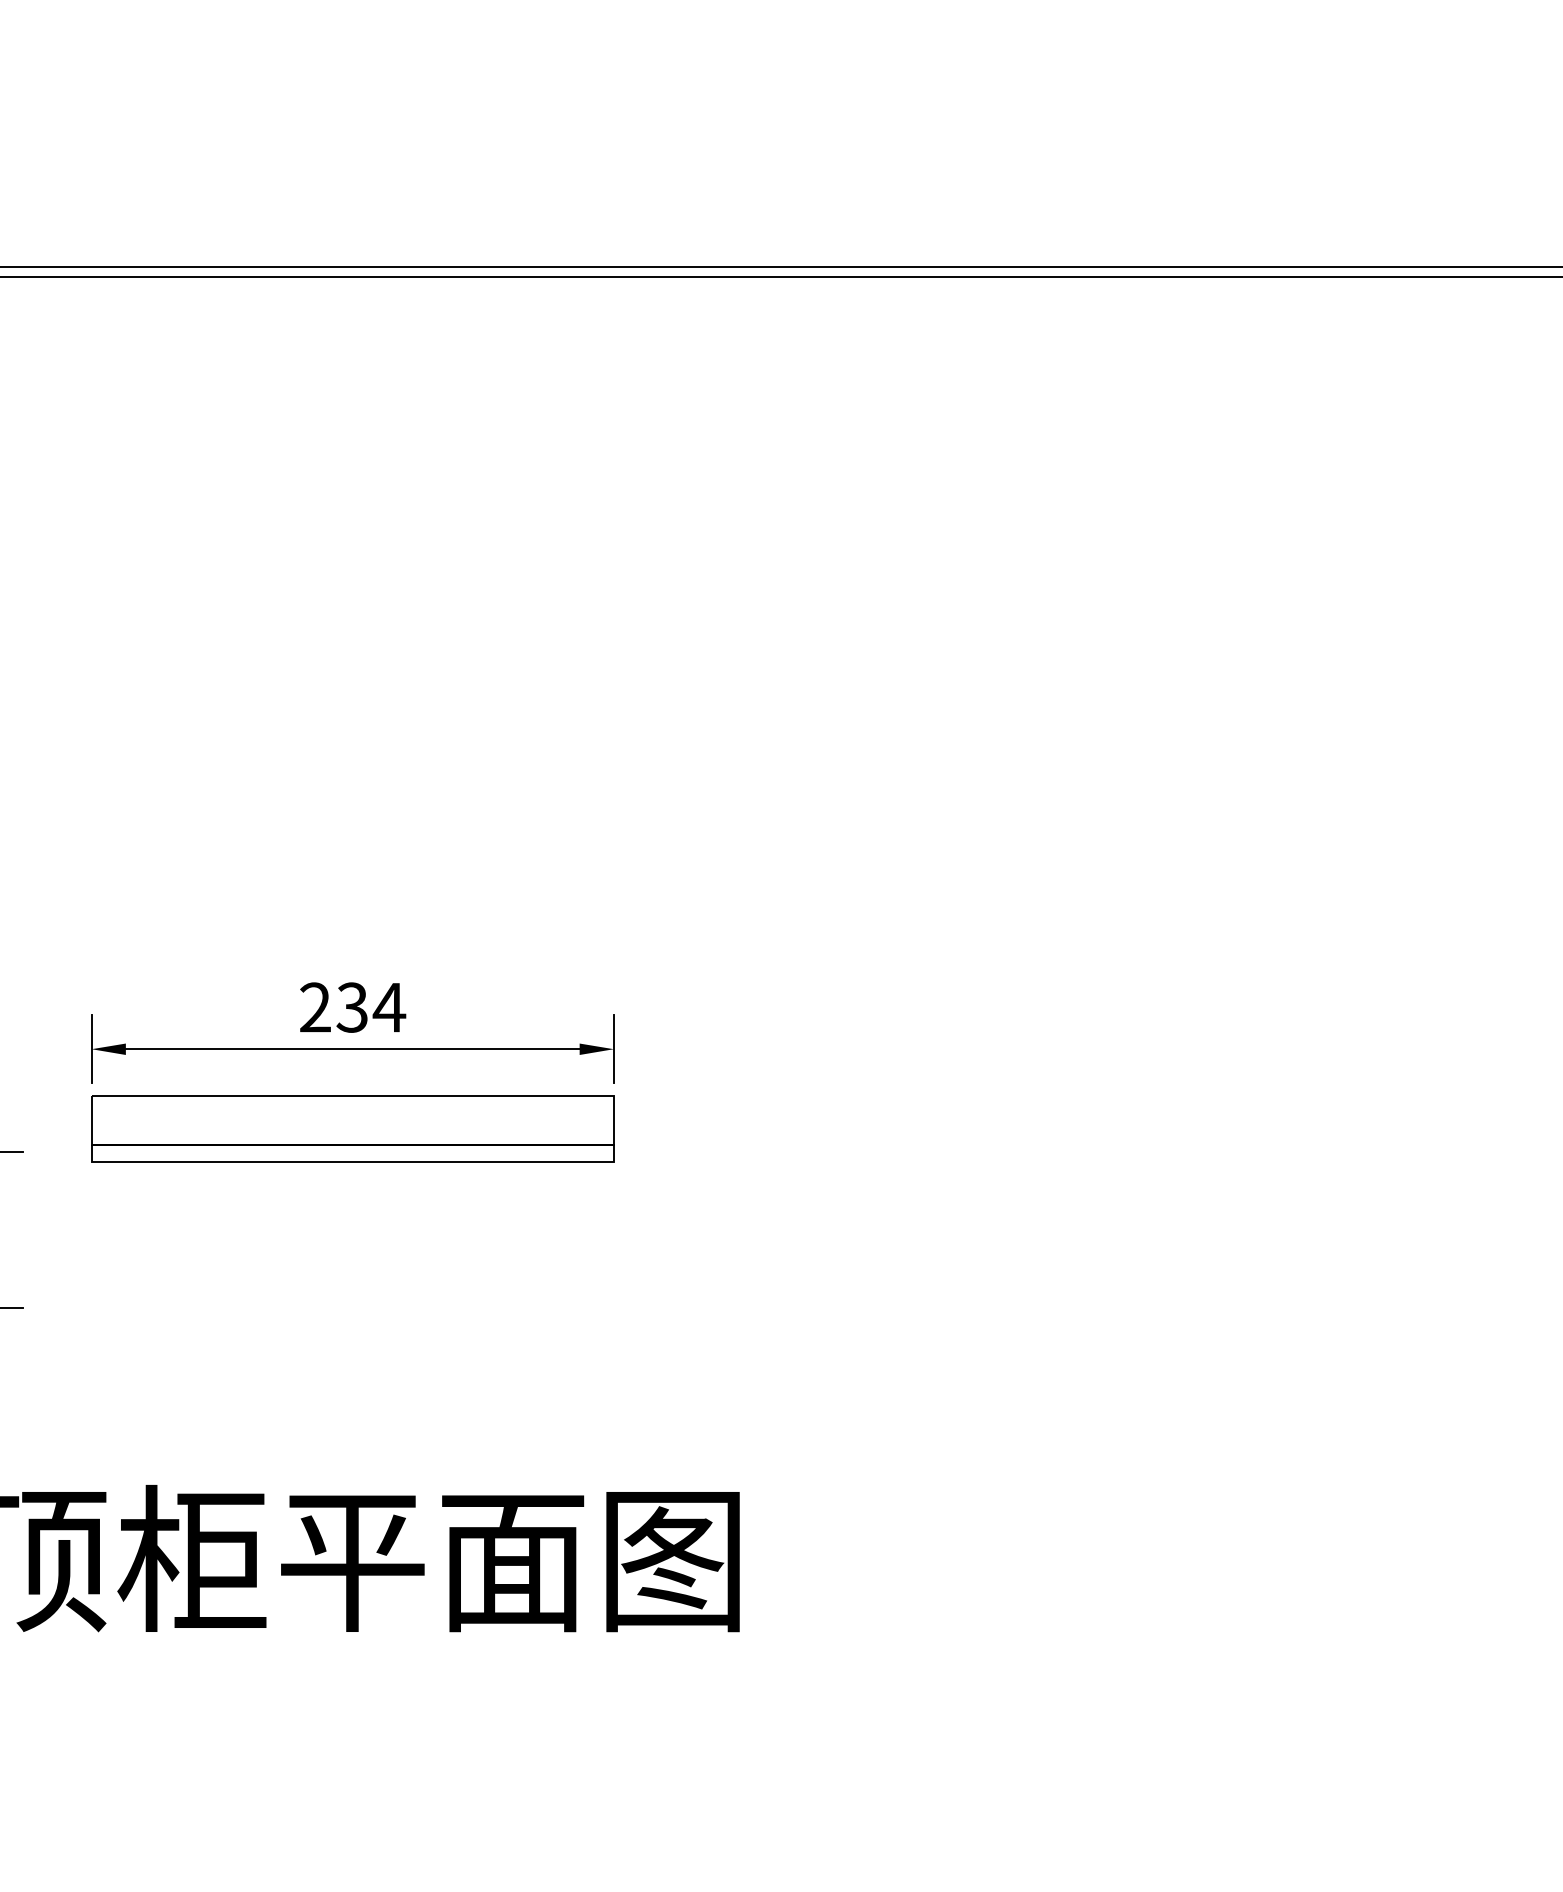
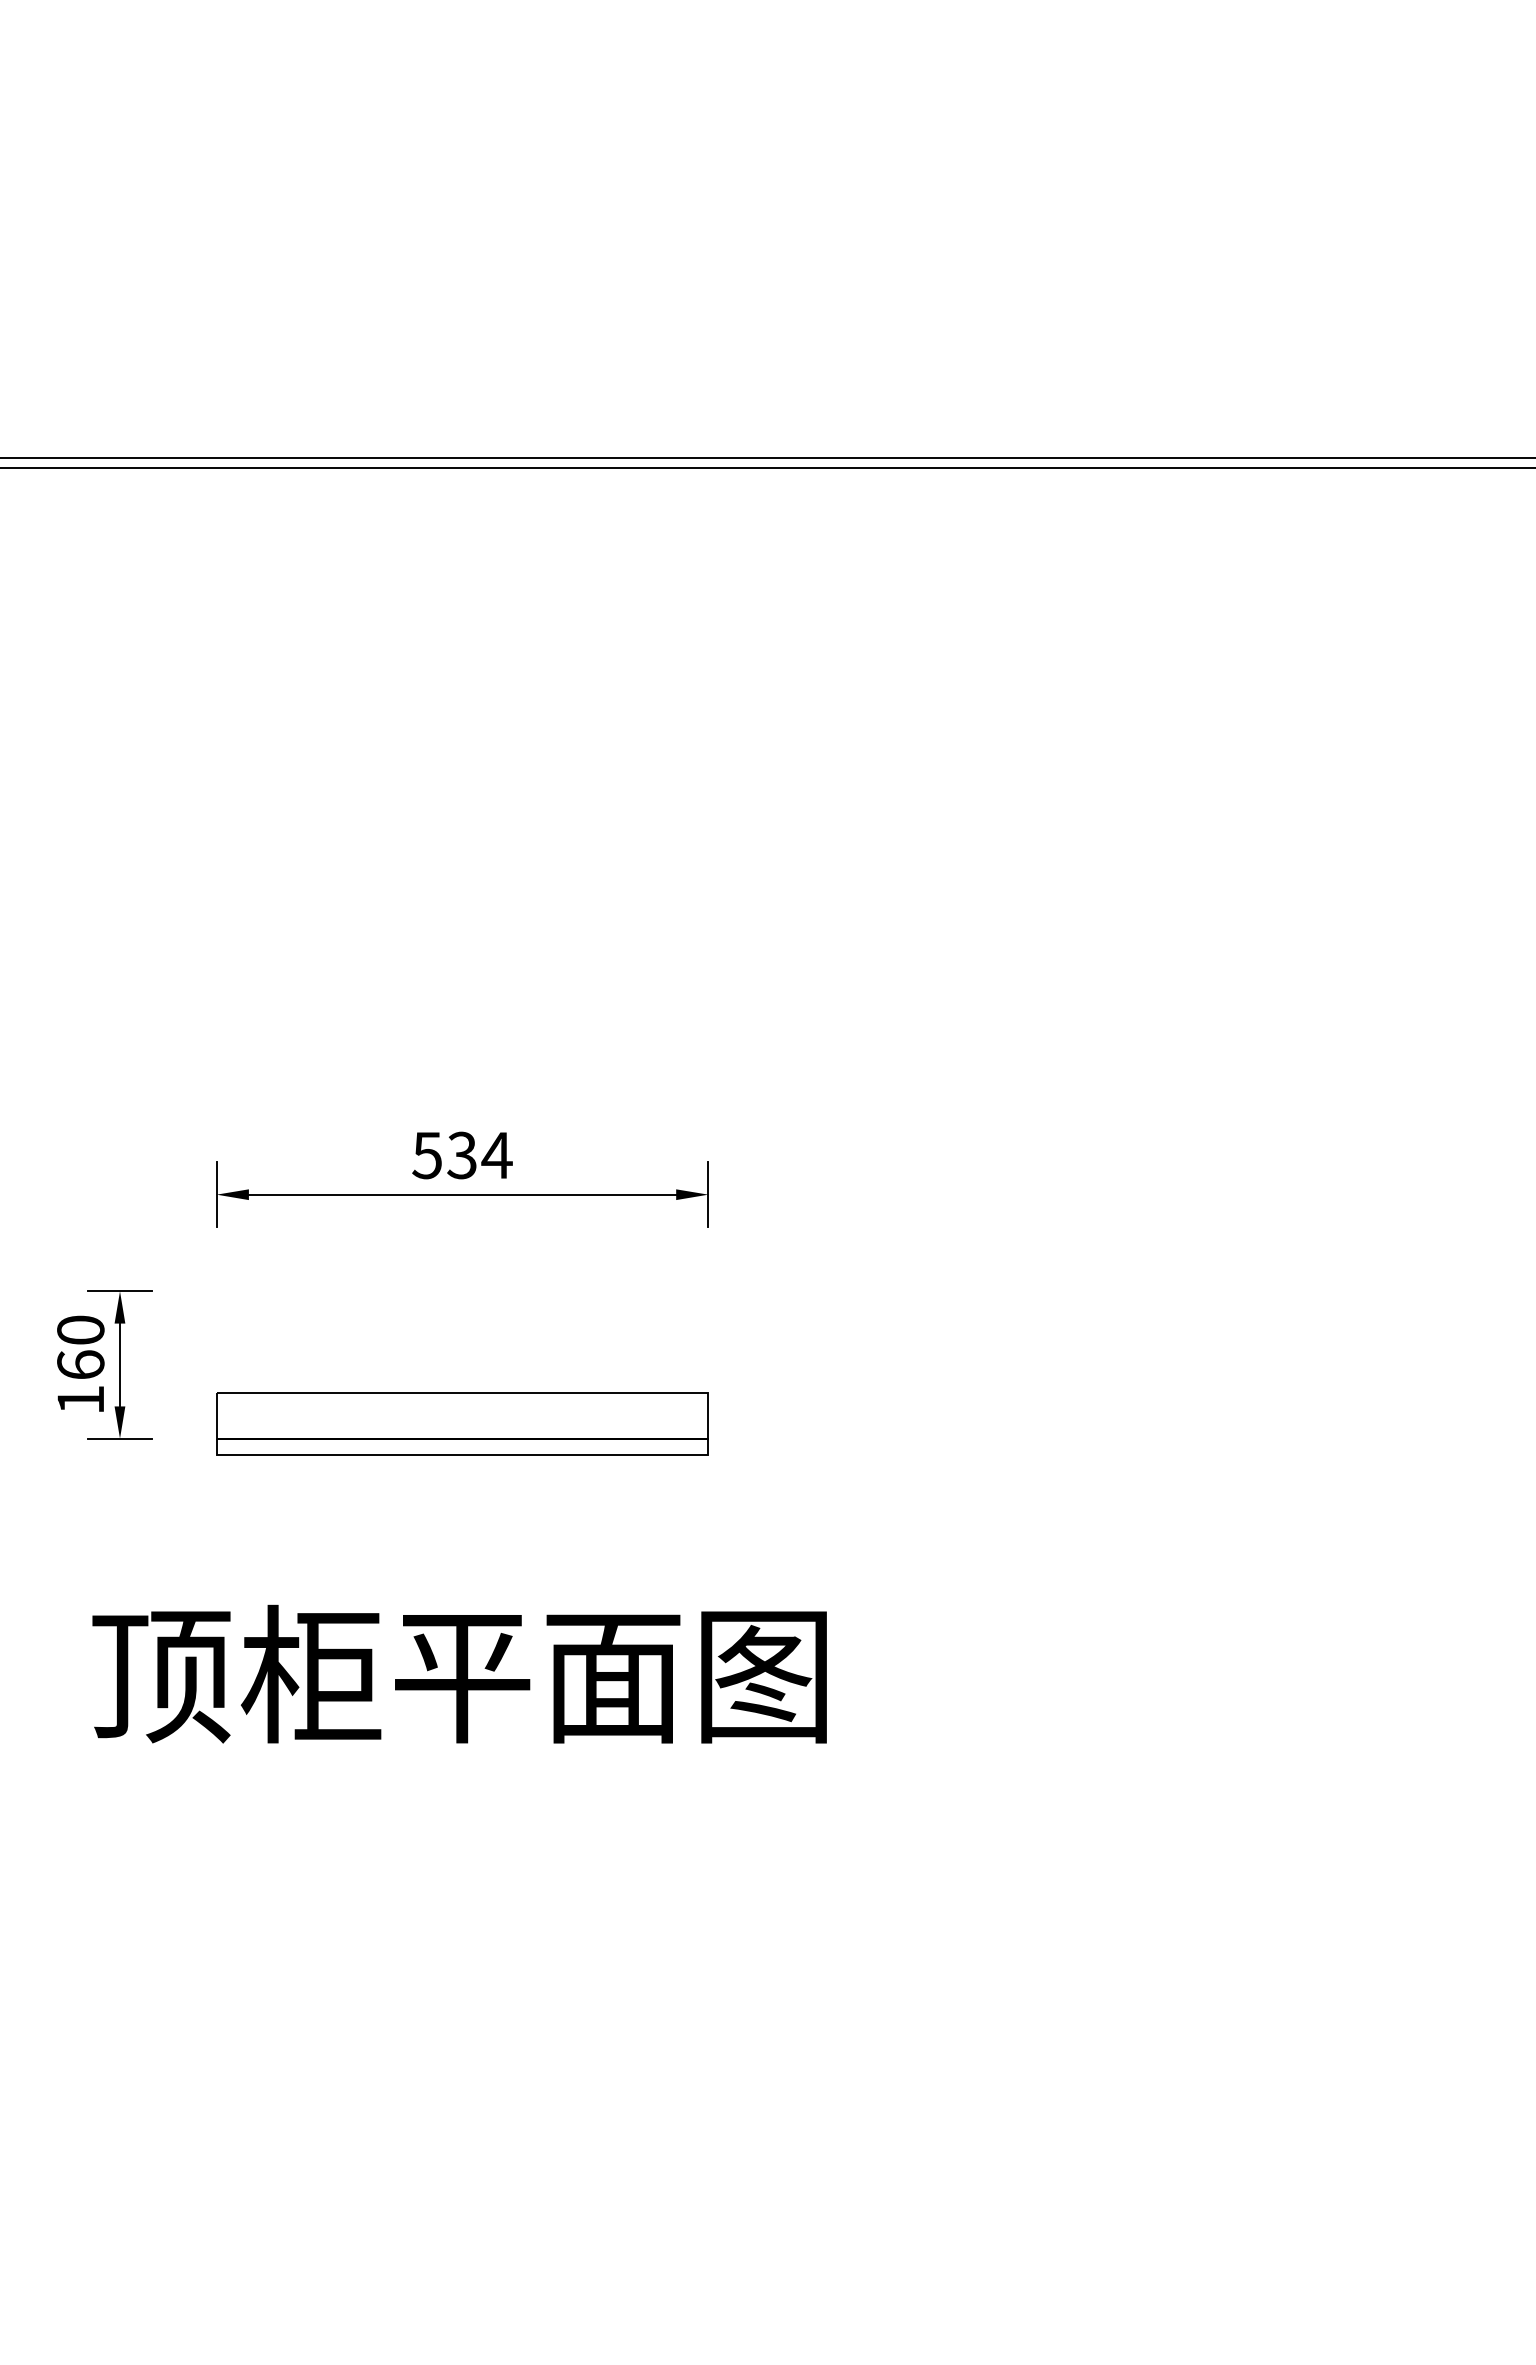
text: (314, 1007) -> (426, 1155), 234 -> 534
part: (352, 1128) -> (462, 1423), moved

